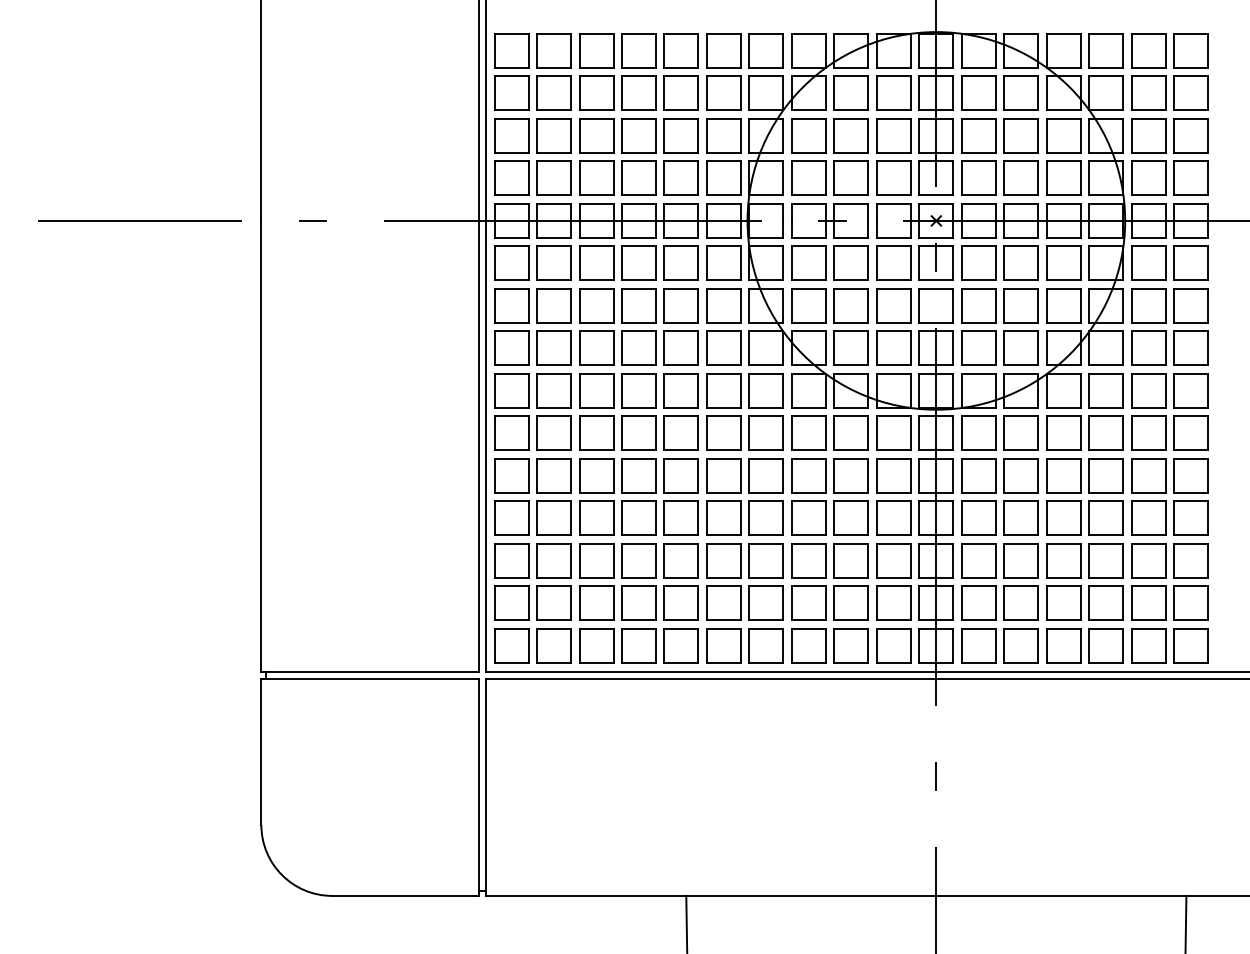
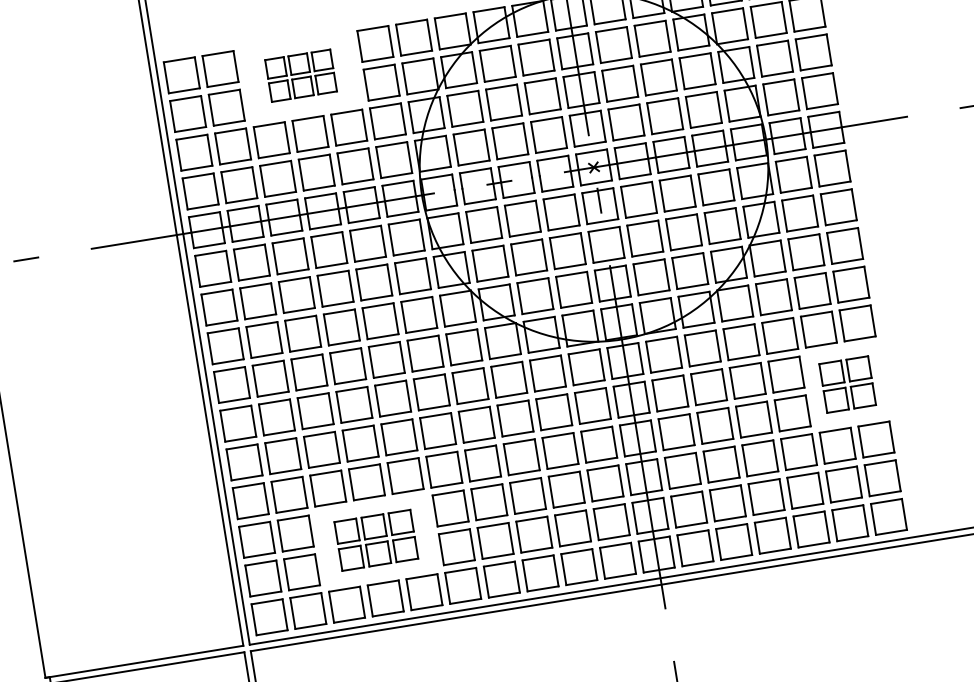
part: (638, 71) -> (300, 75), size x0.6
part: (1169, 496) -> (847, 384), size x0.7
part: (638, 581) -> (375, 540), size x0.7

